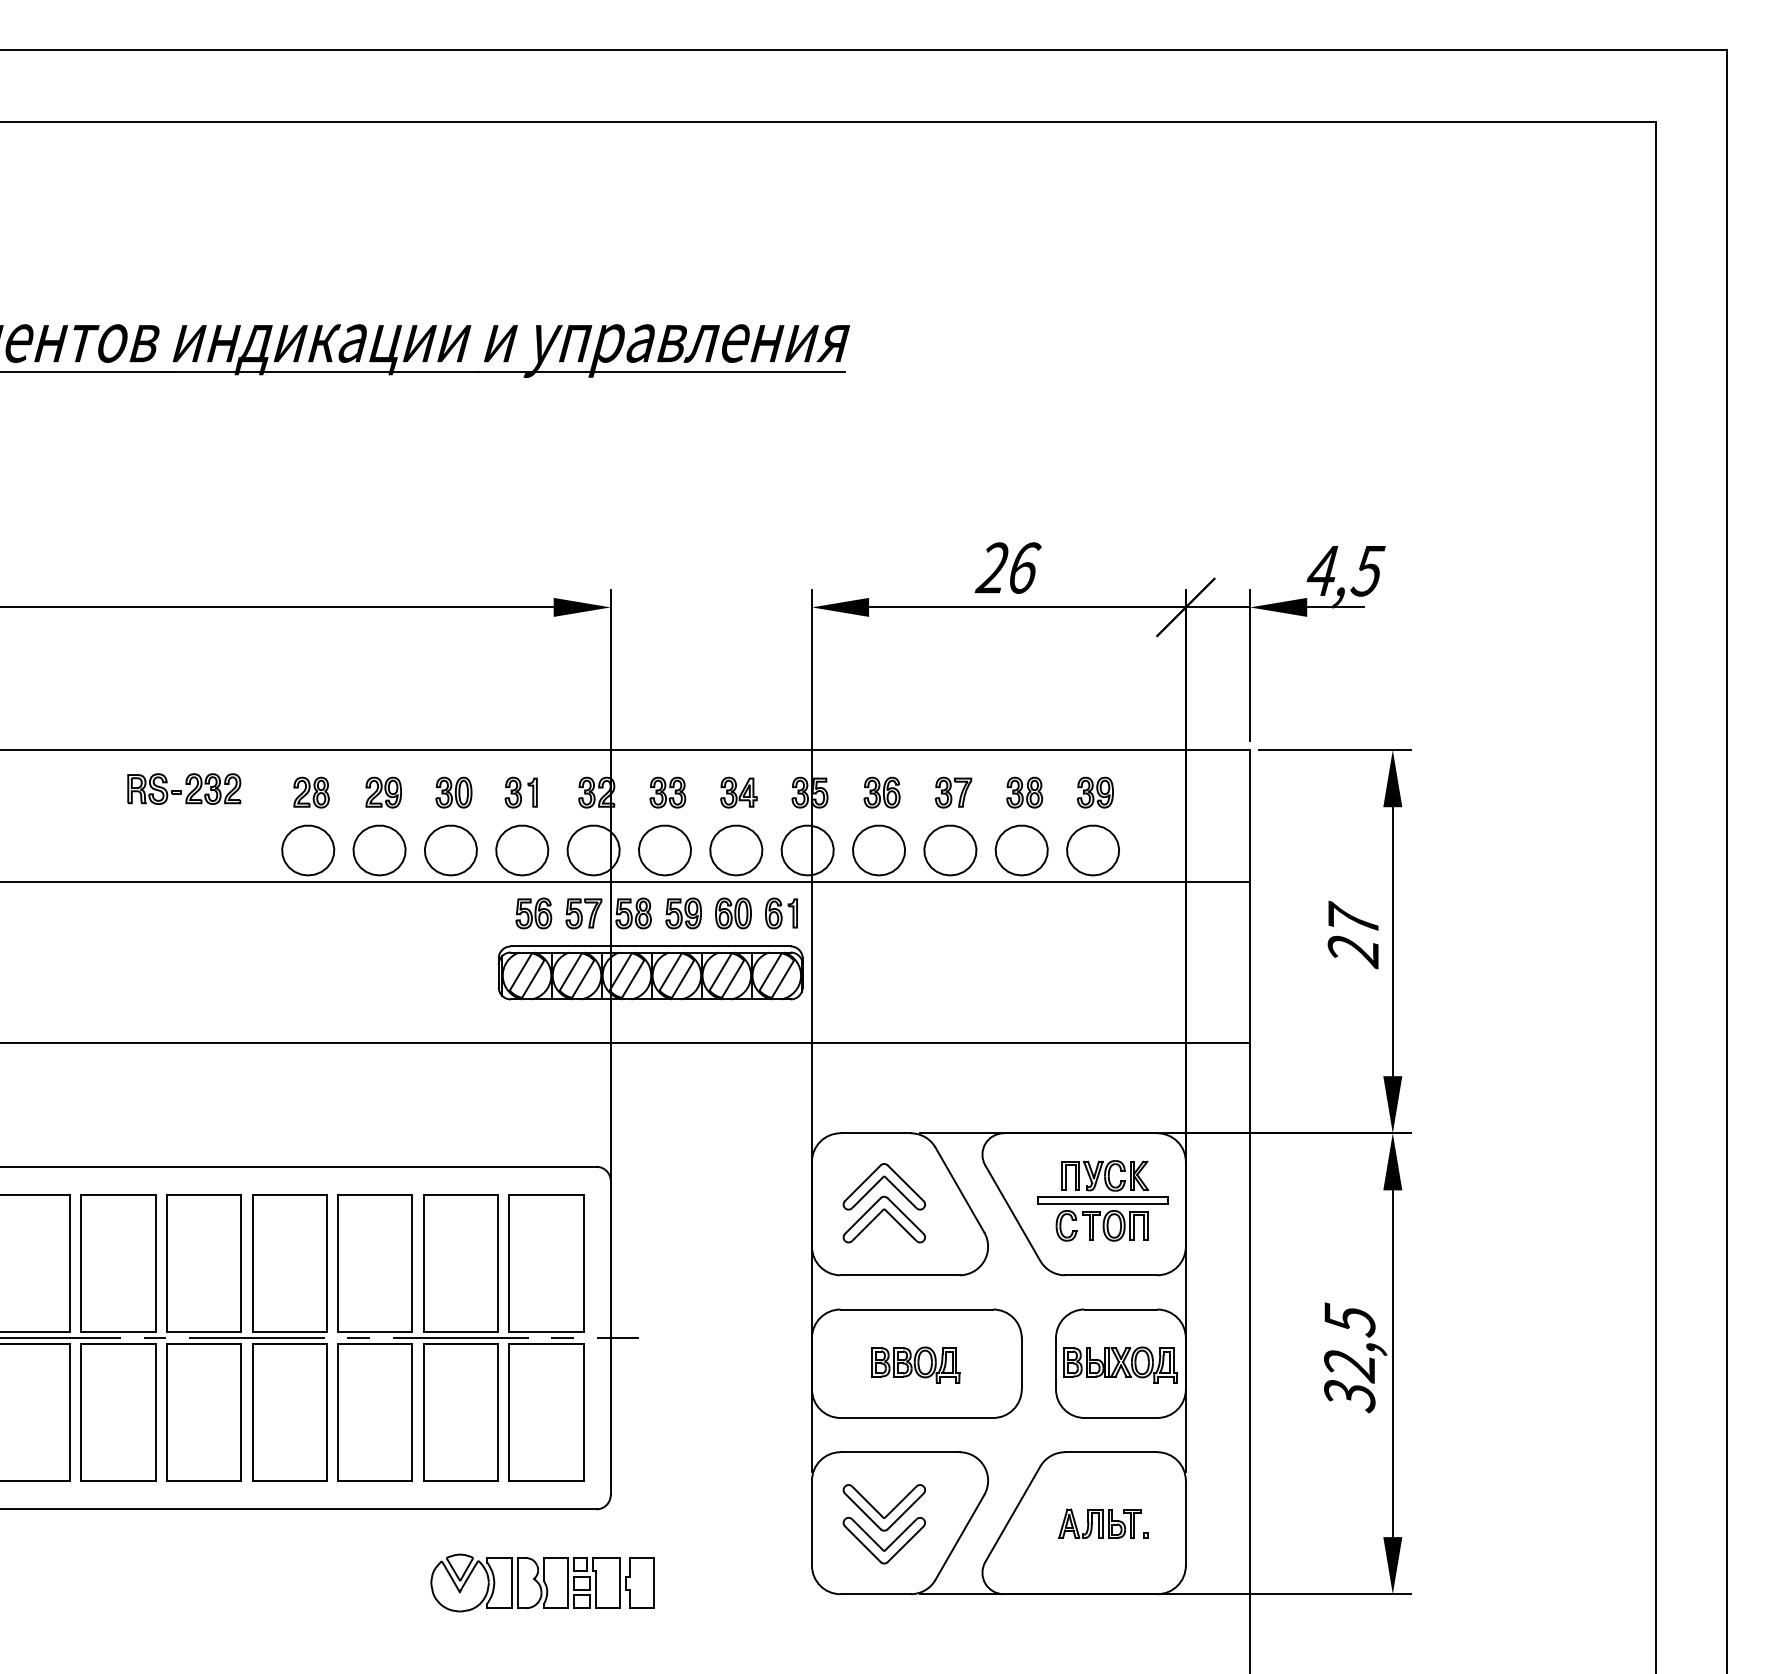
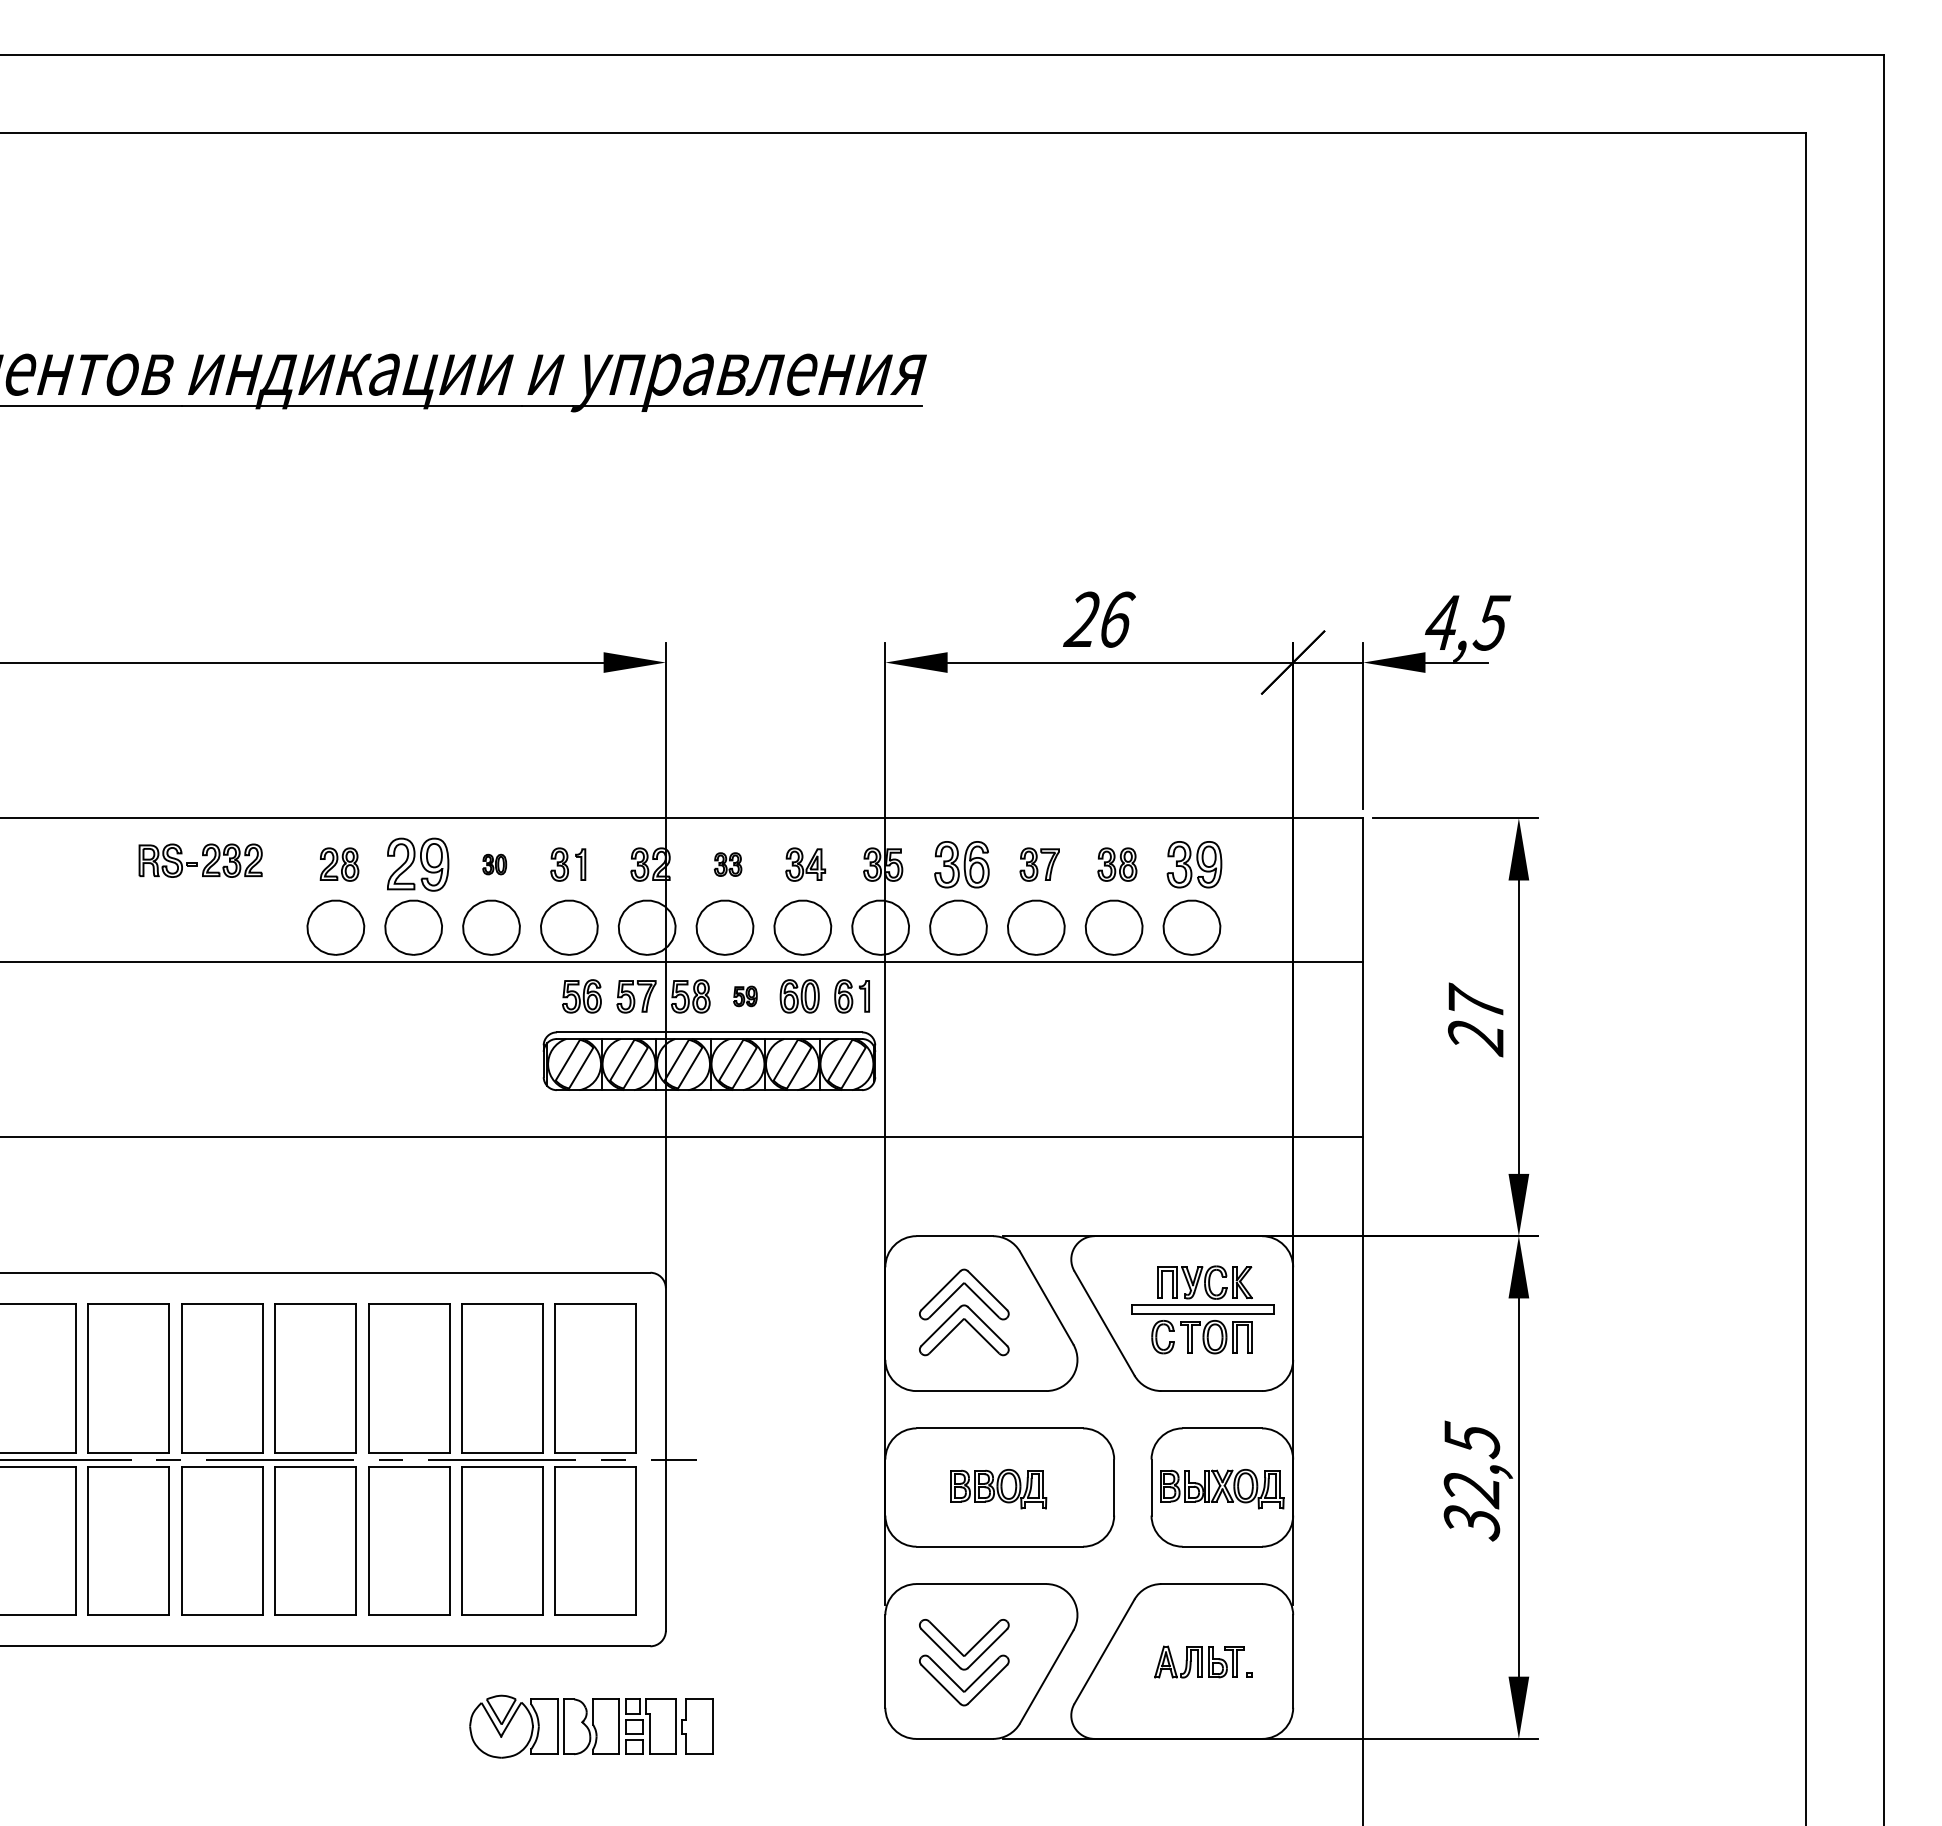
part: (383, 792) -> (418, 864), size x1.6
part: (453, 792) -> (494, 864), size x0.6
part: (667, 792) -> (727, 864), size x0.7
part: (881, 792) -> (961, 864), size x1.4
part: (1095, 792) -> (1194, 864), size x1.4
part: (683, 913) -> (745, 996), size x0.6

